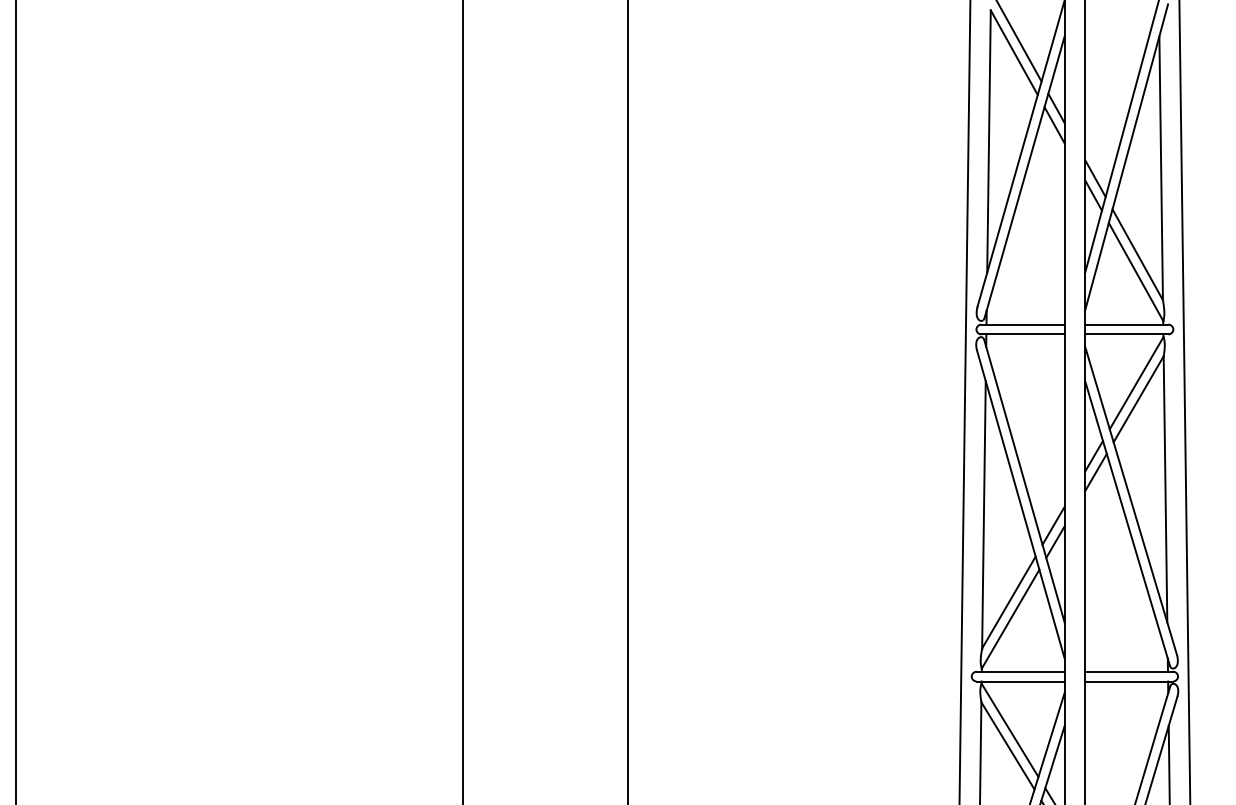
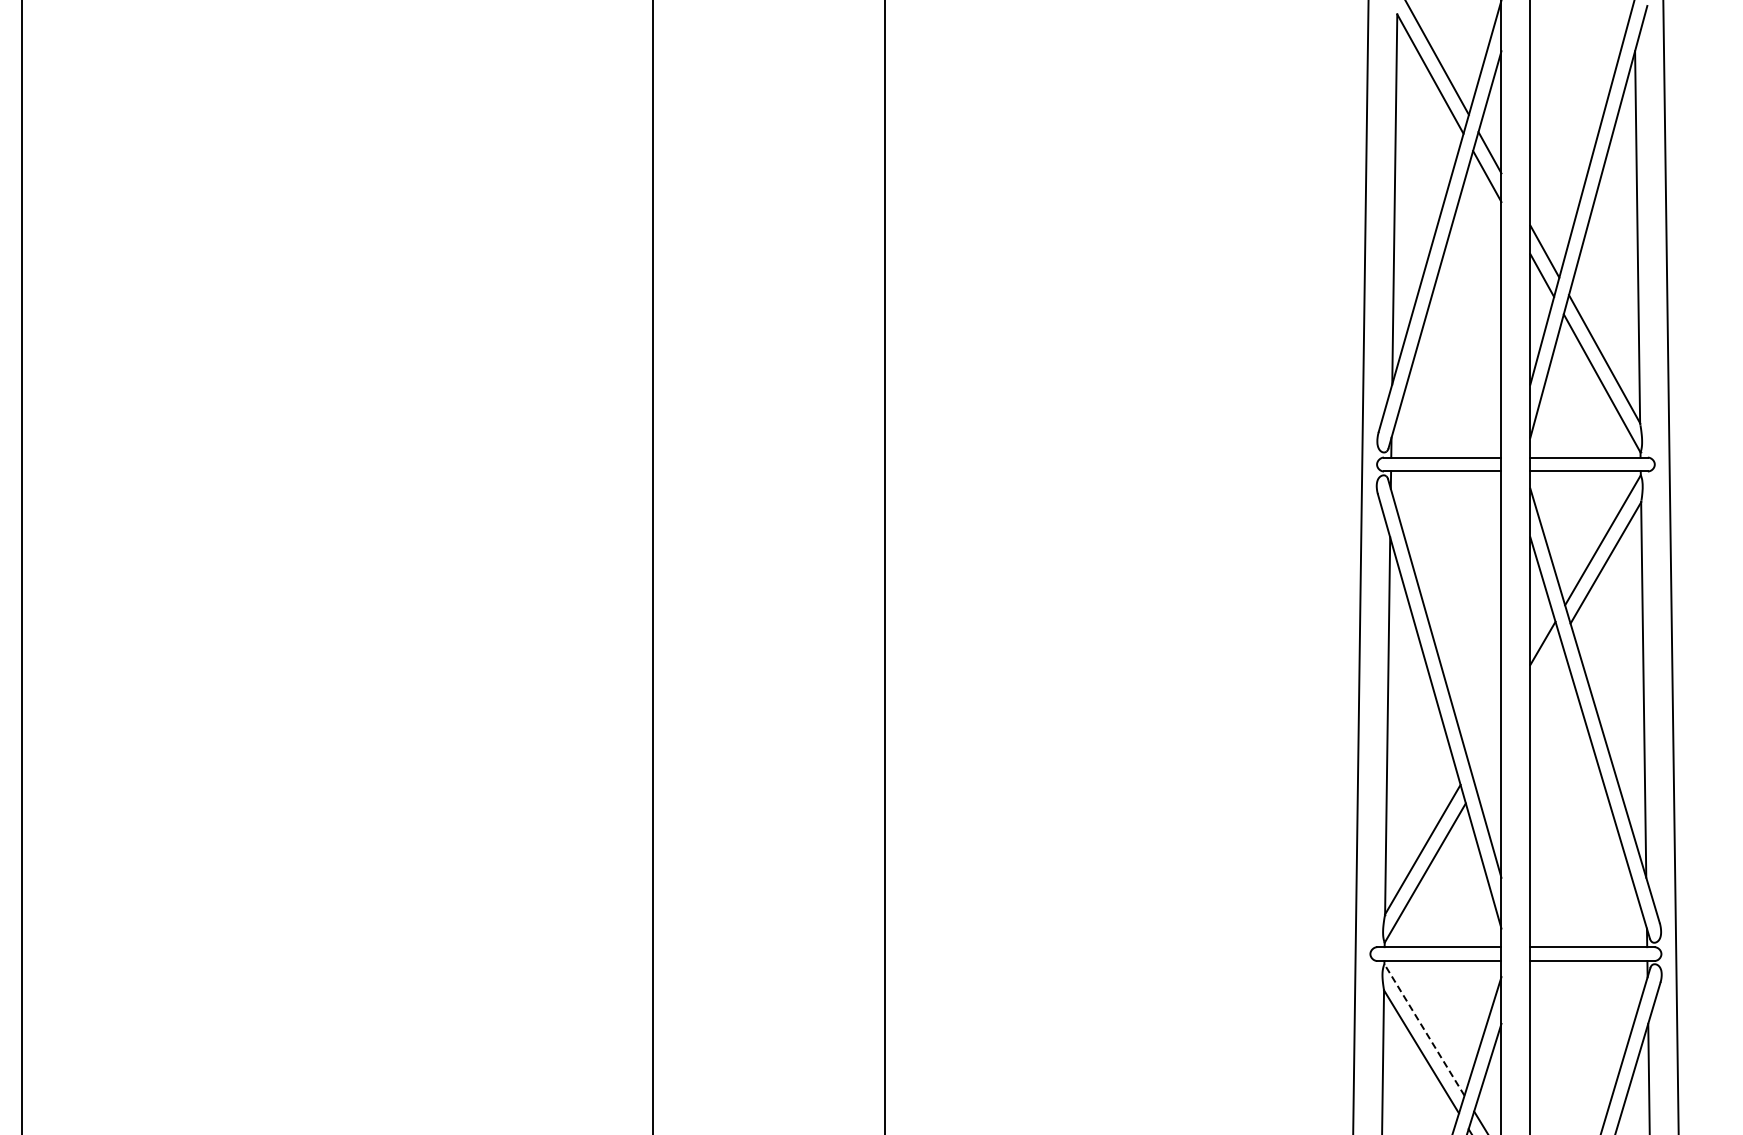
line: (1095, 472) -> (1545, 666), removed
line: (1053, 525) -> (1485, 741), removed
line: (1055, 542) -> (1488, 764), removed
line: (1010, 730) -> (1424, 1029), solid -> dashed

